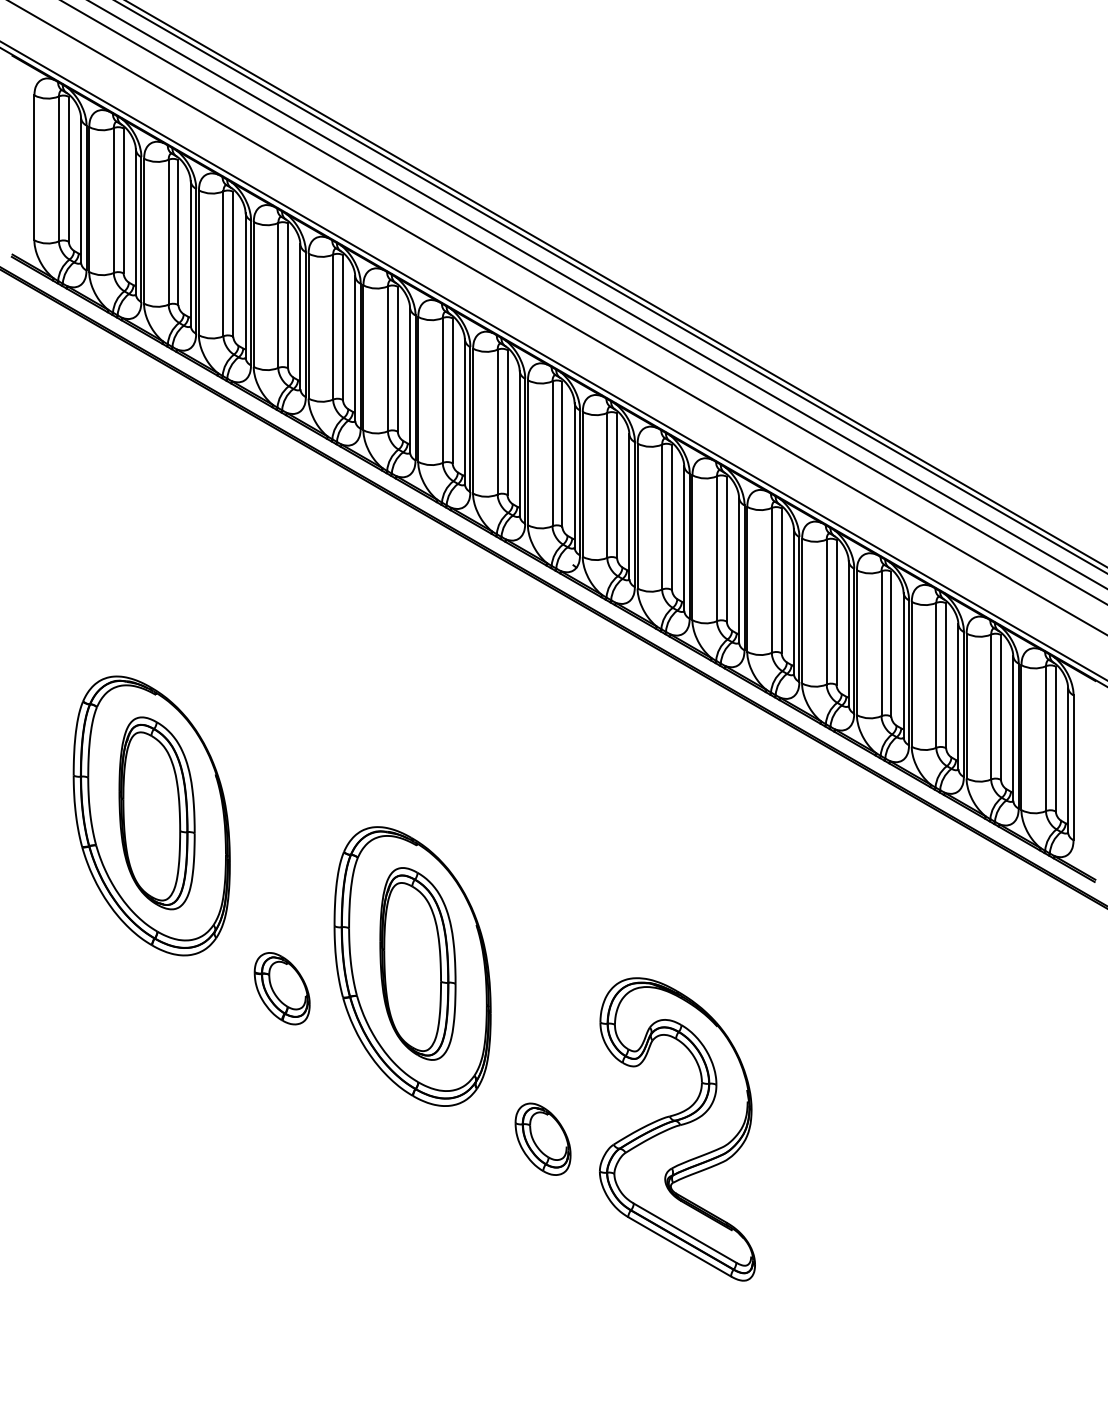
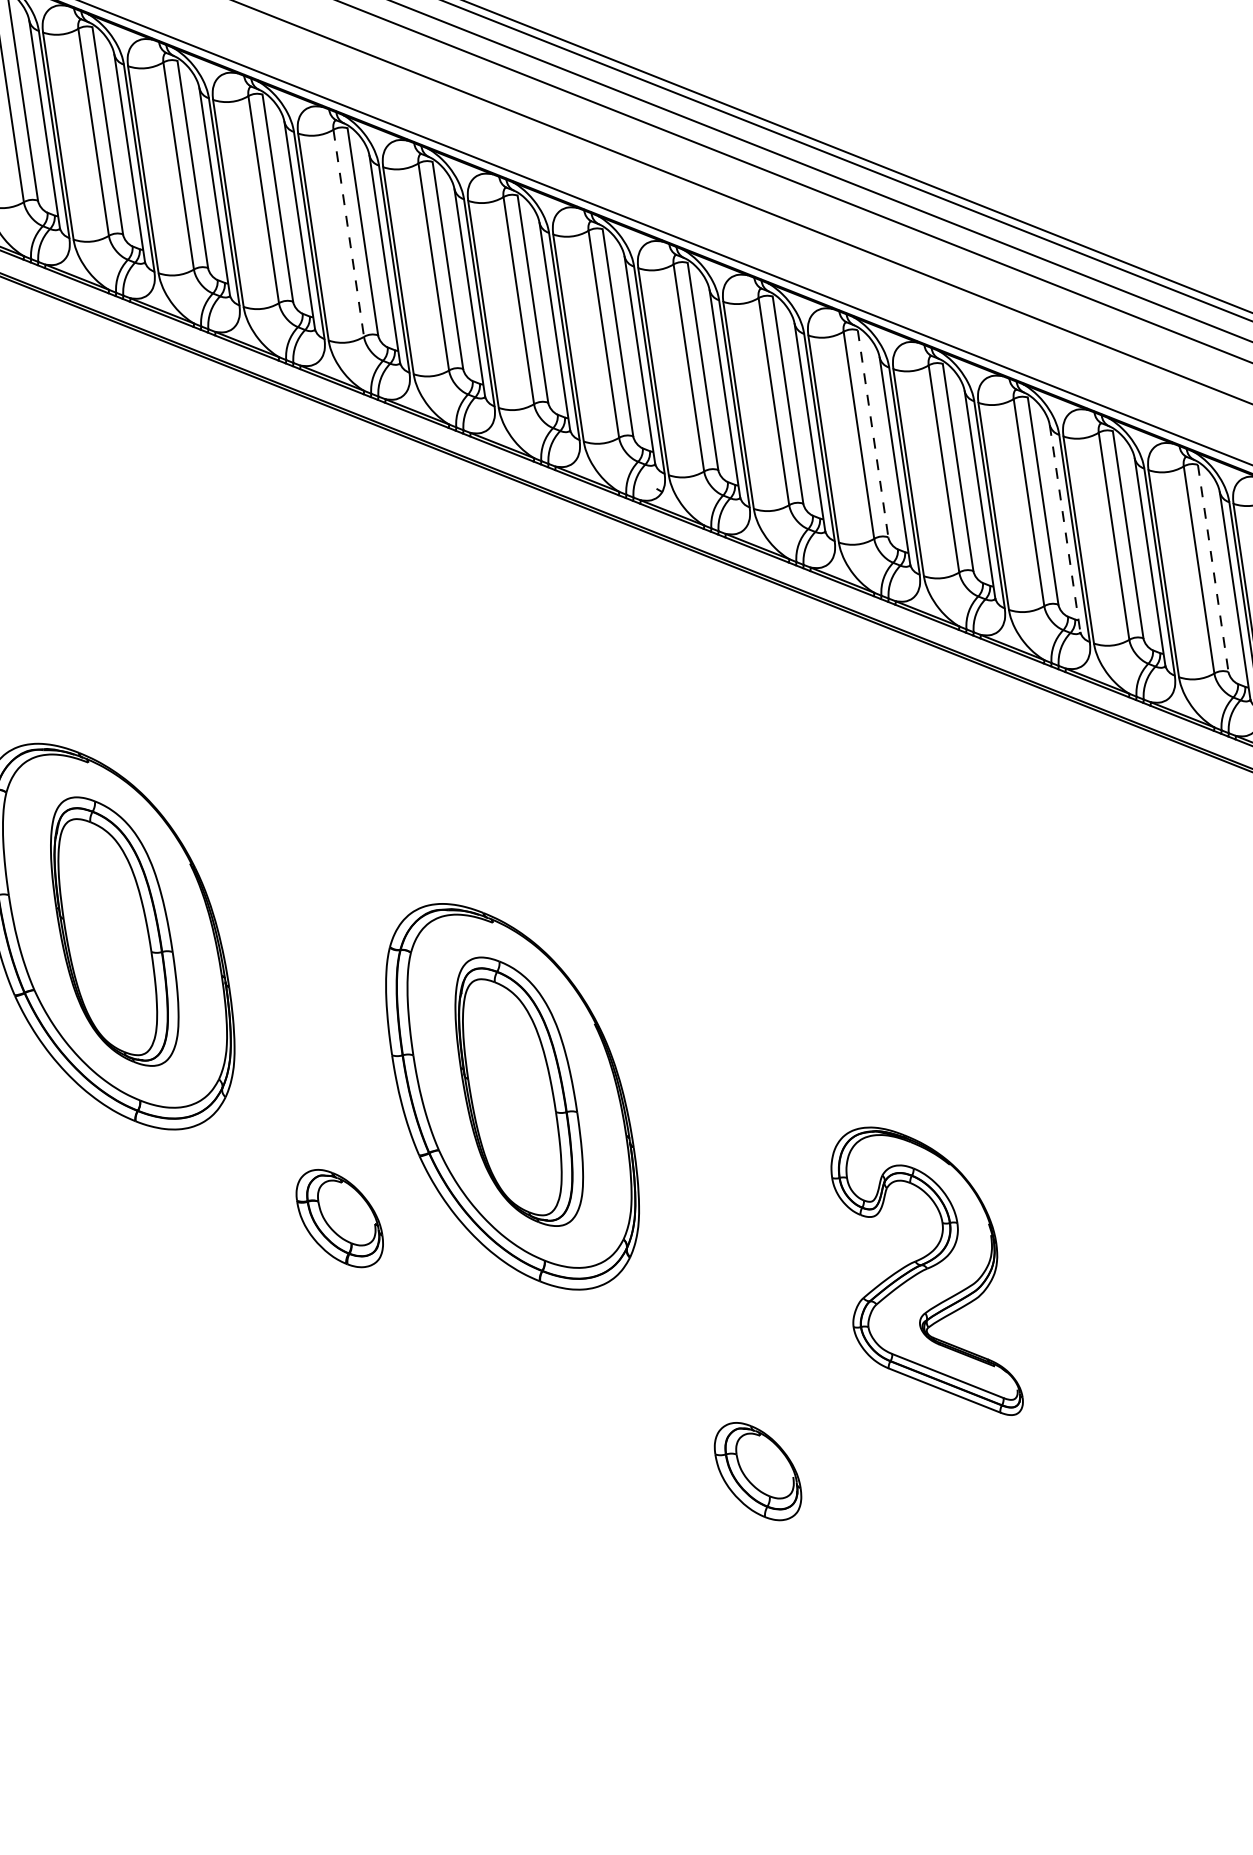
line: (387, 359) -> (348, 234), solid -> dashed
line: (726, 549) -> (872, 434), solid -> dashed
line: (848, 633) -> (1064, 528), solid -> dashed
line: (946, 676) -> (1213, 569), solid -> dashed
part: (281, 988) -> (338, 1218), moved
part: (677, 1129) -> (925, 1273), size x0.7
part: (542, 1138) -> (757, 1470), moved

